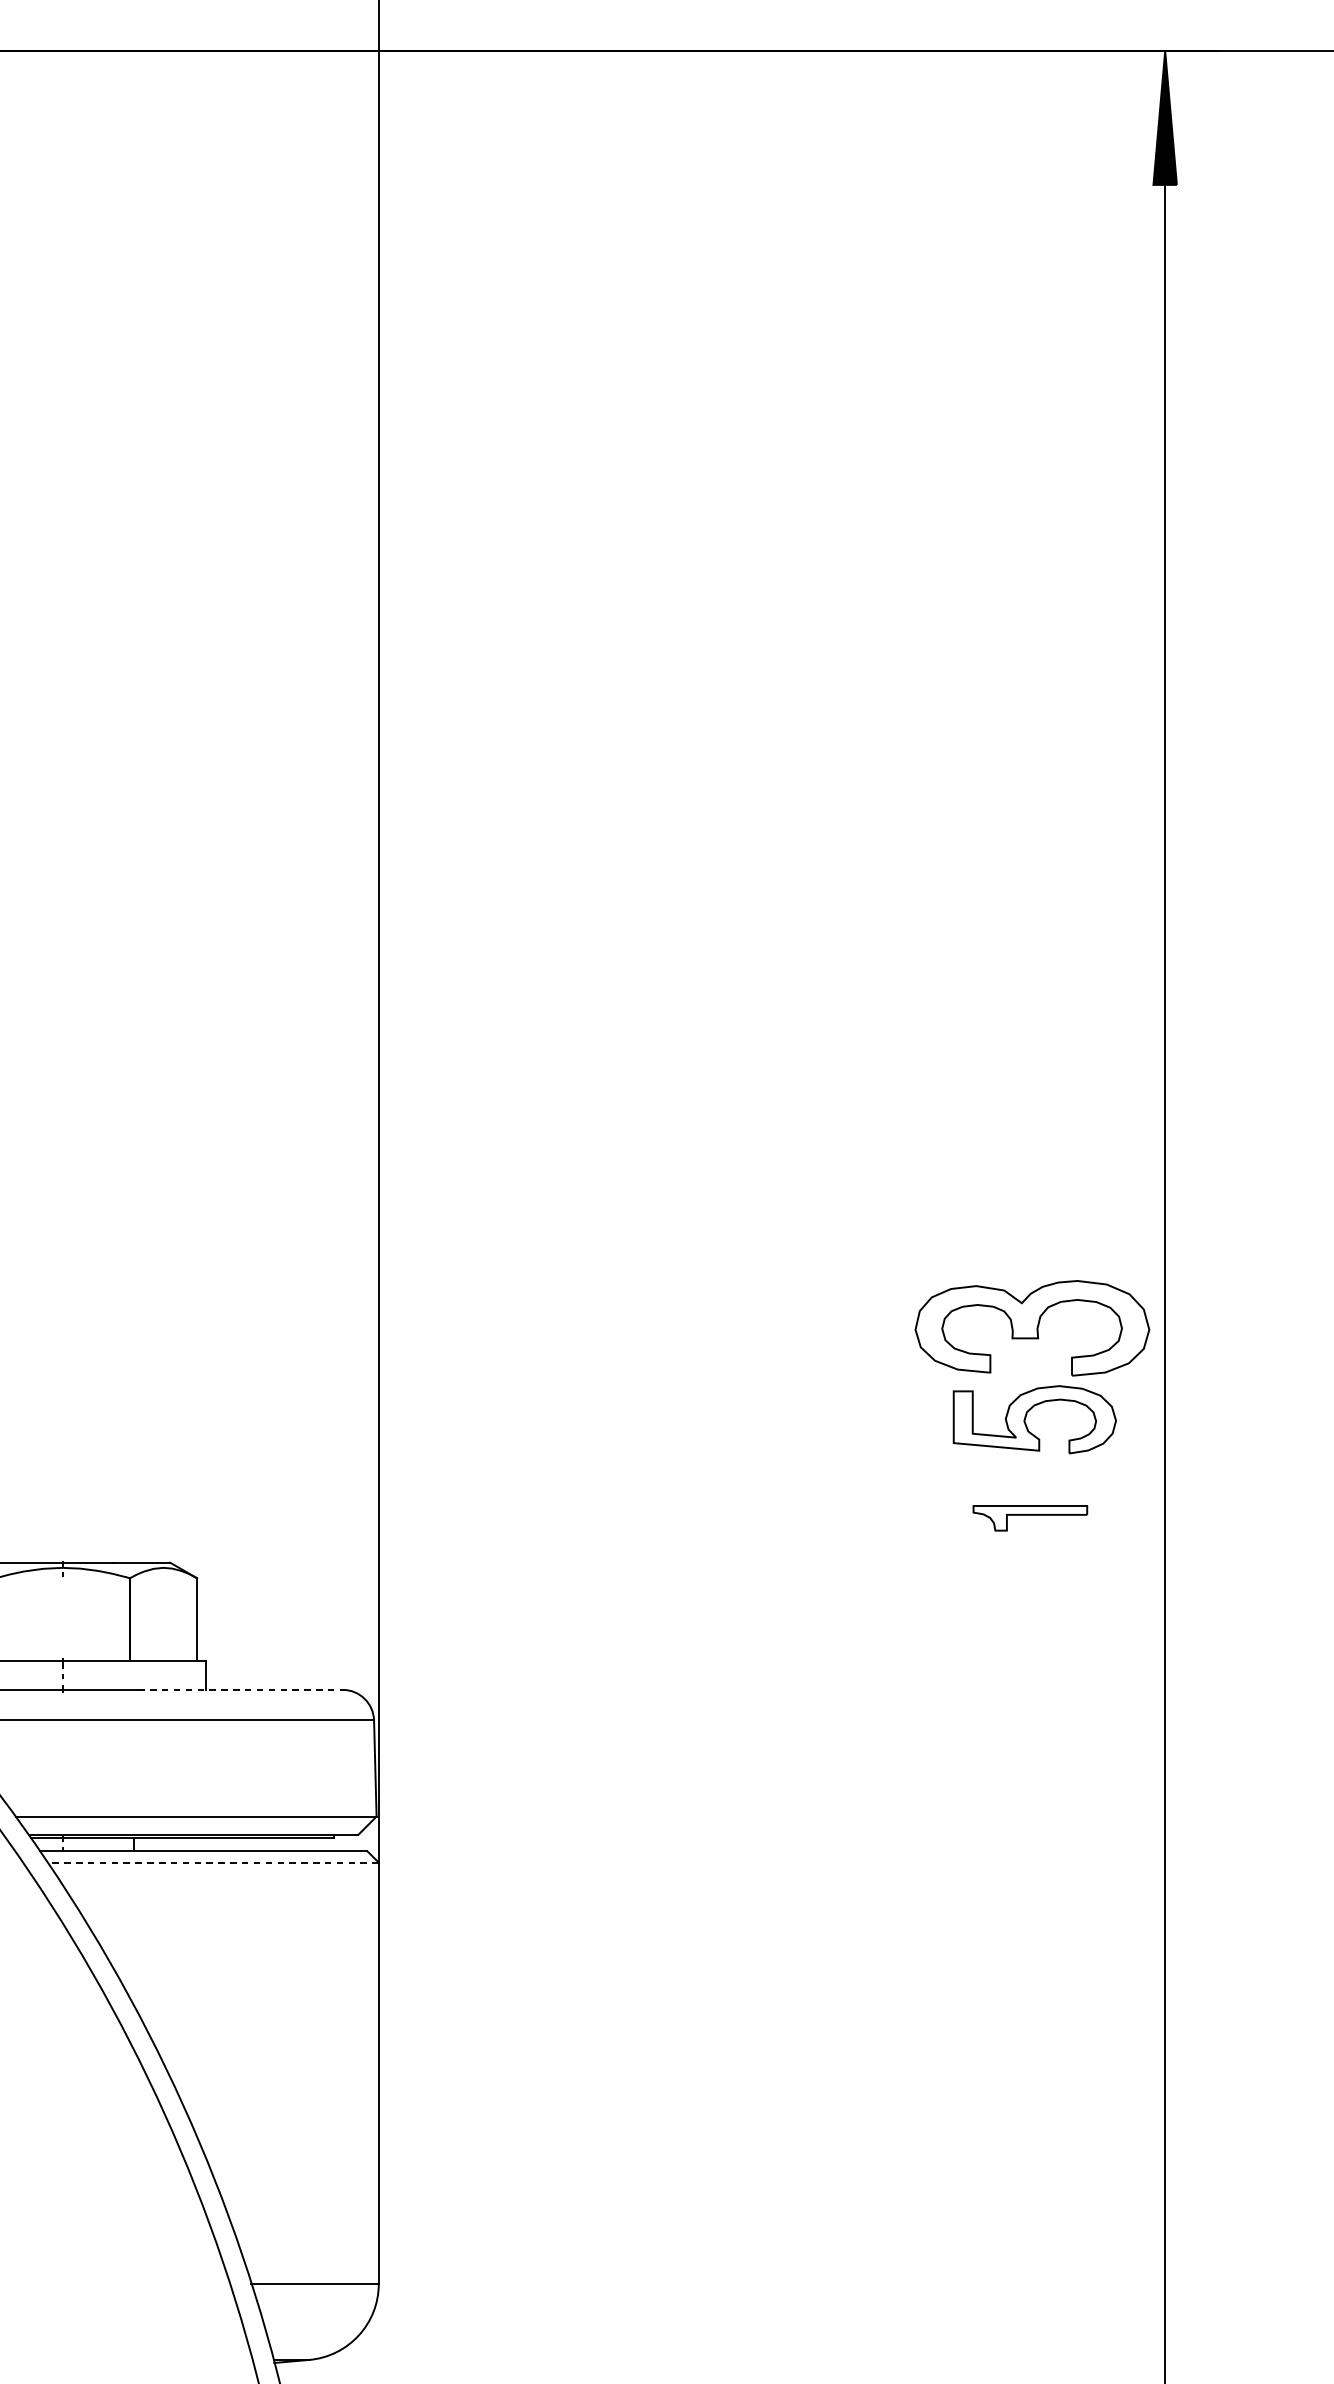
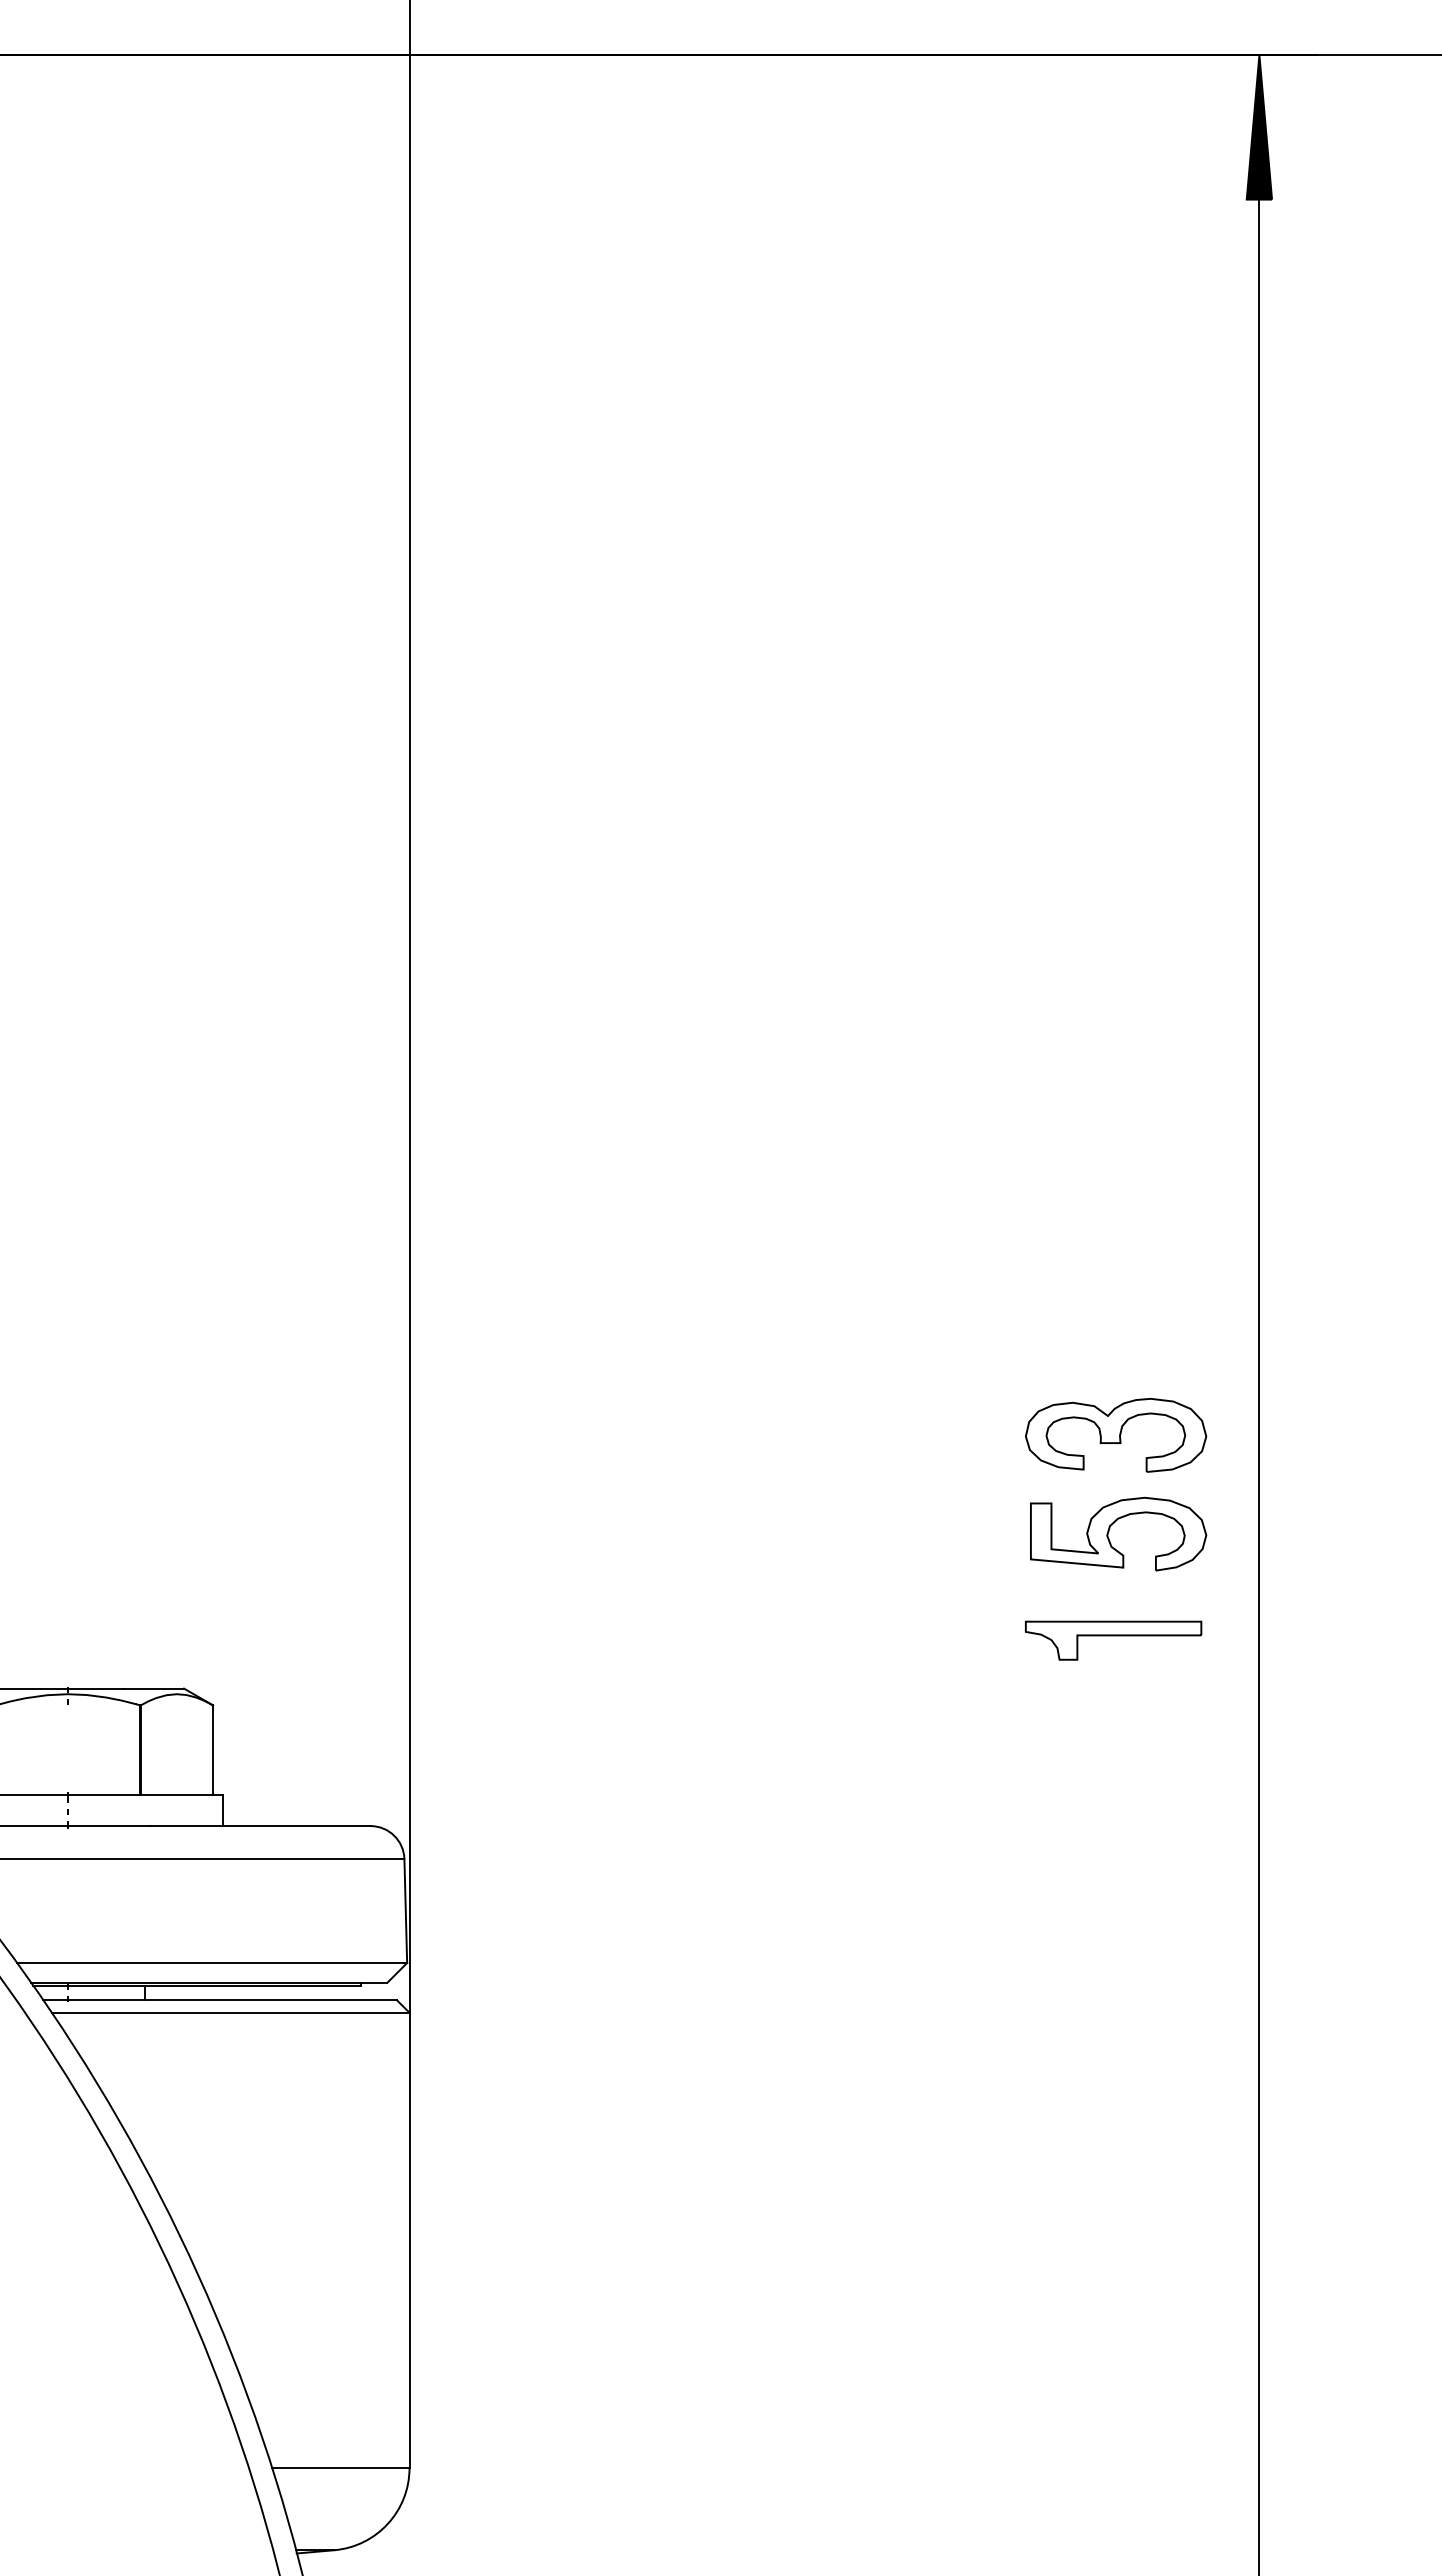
part: (1032, 1328) -> (1116, 1435), size x0.71
part: (1030, 1518) -> (1113, 1640), size x1.43
line: (240, 1690) -> (260, 1826), dashed -> solid
line: (213, 1862) -> (230, 2012), dashed -> solid

